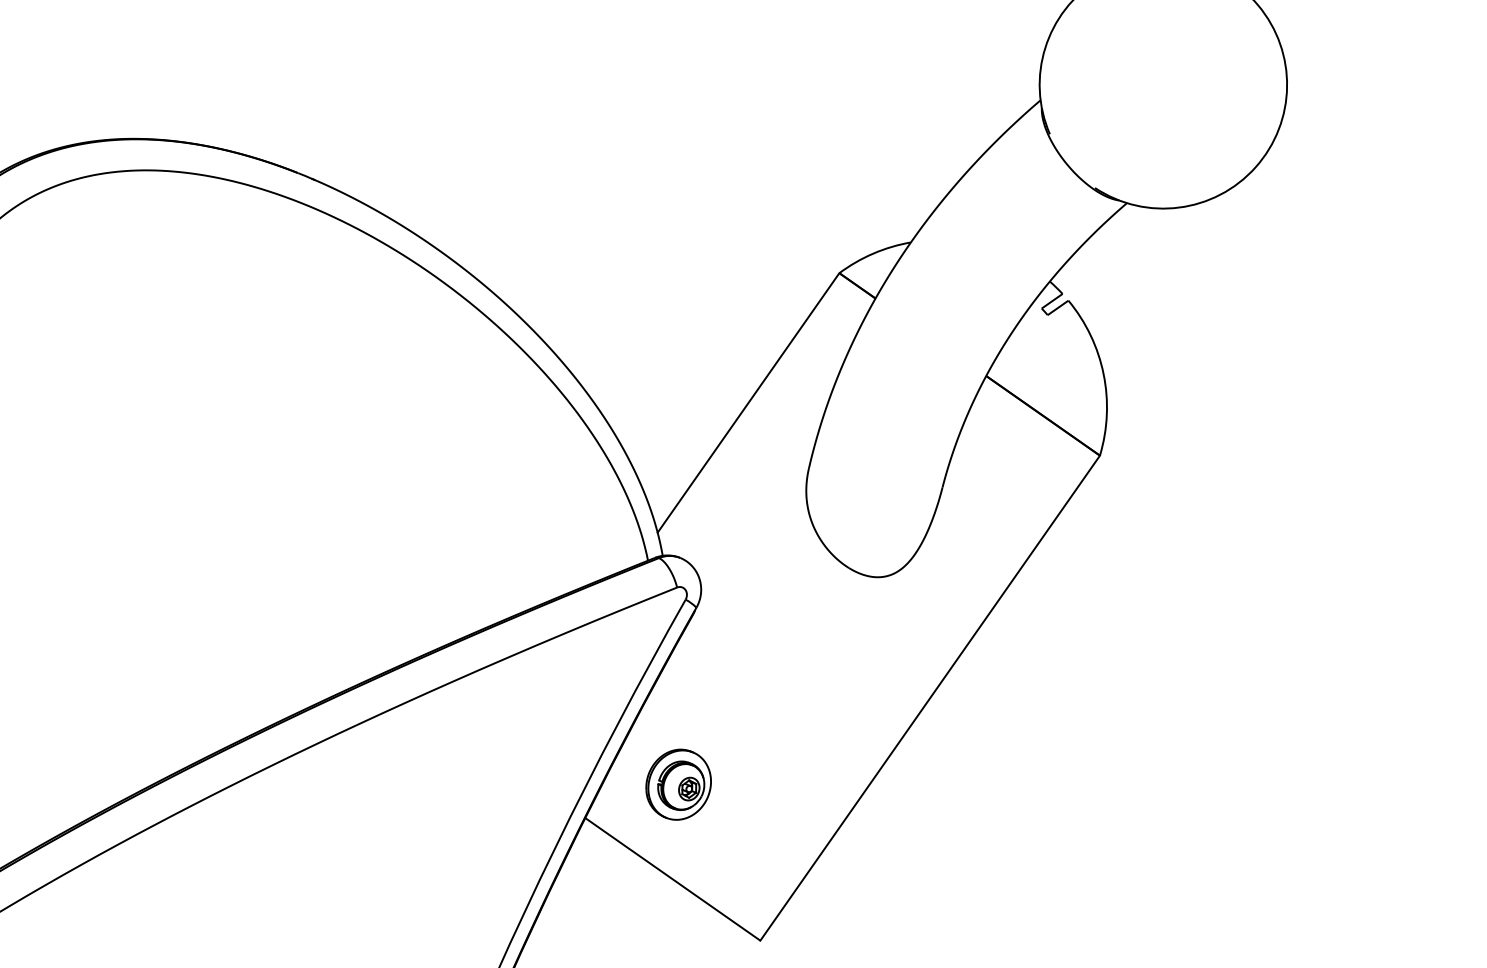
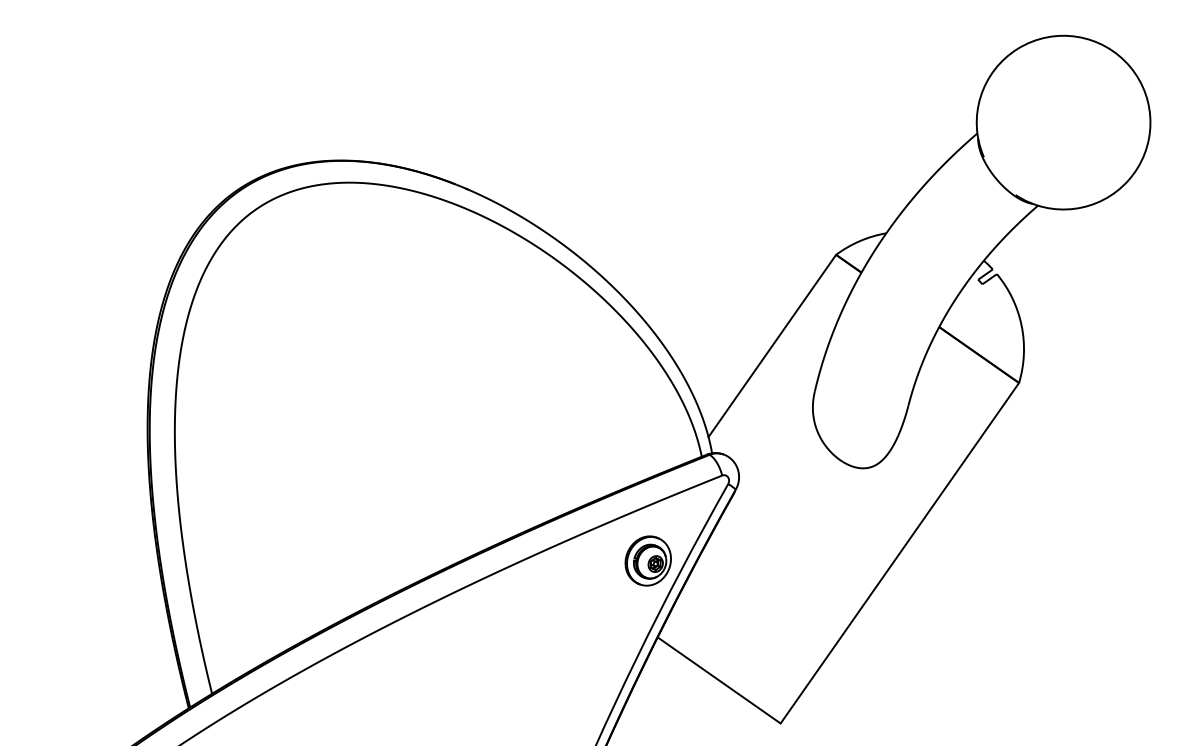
part: (677, 783) -> (647, 560), moved

